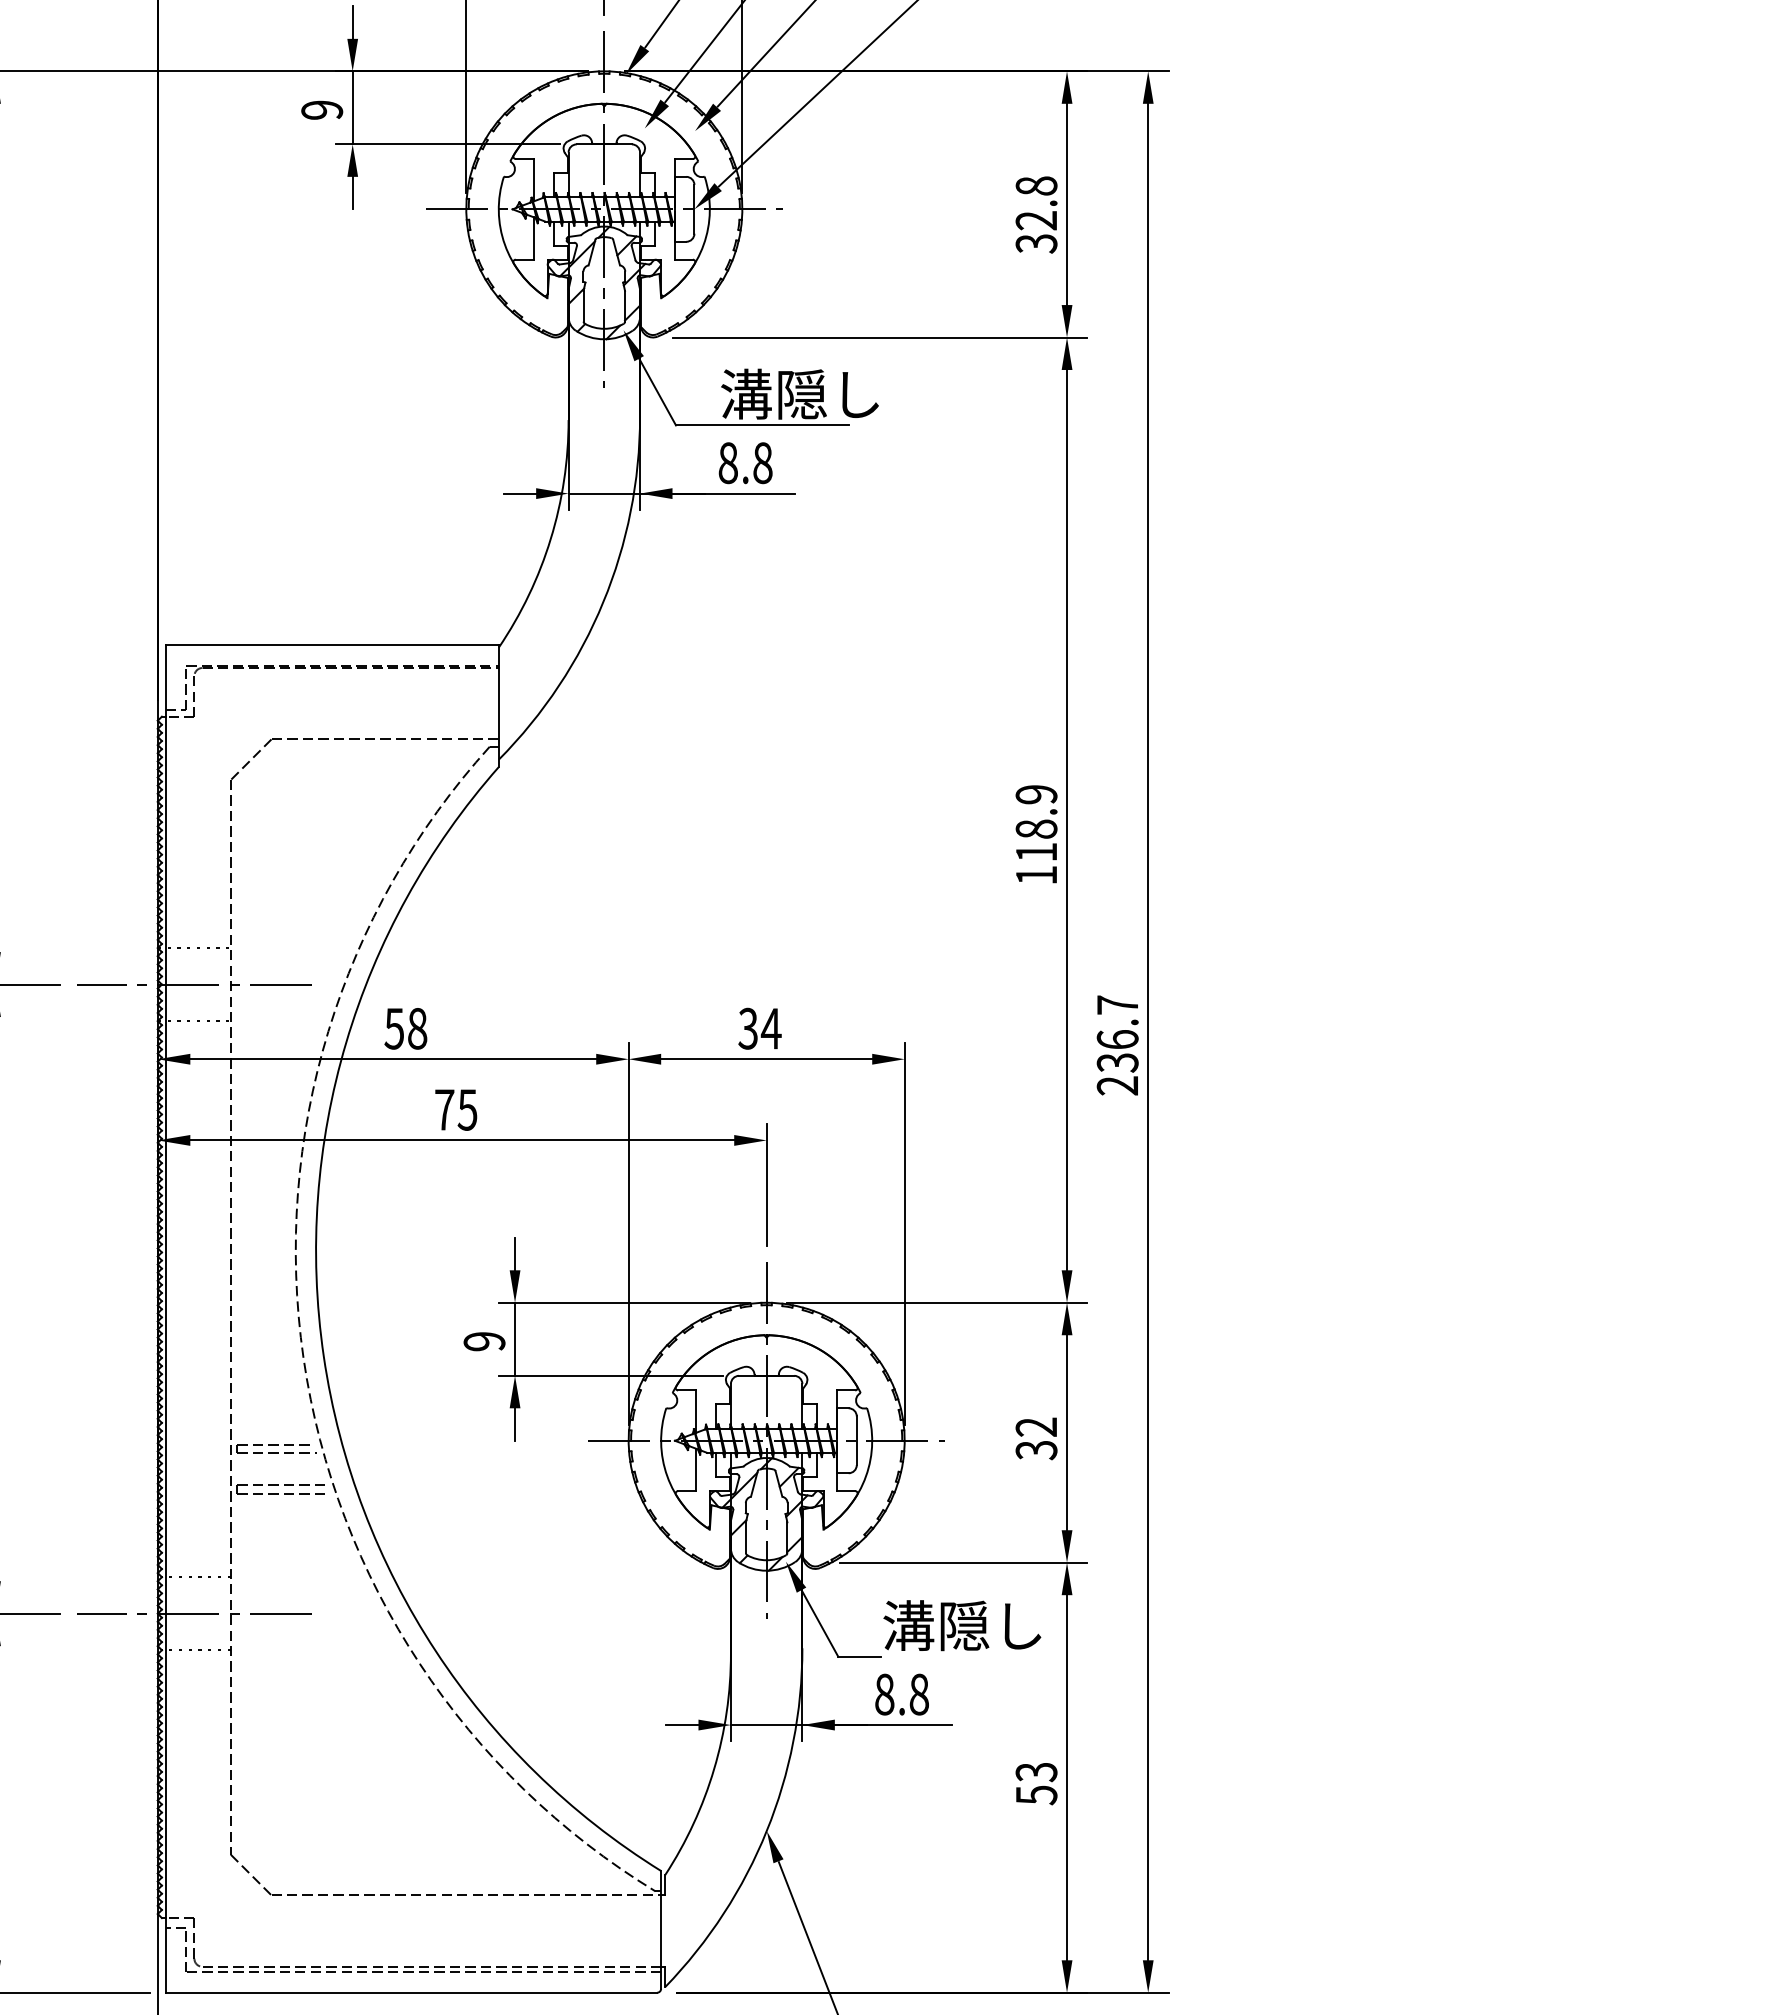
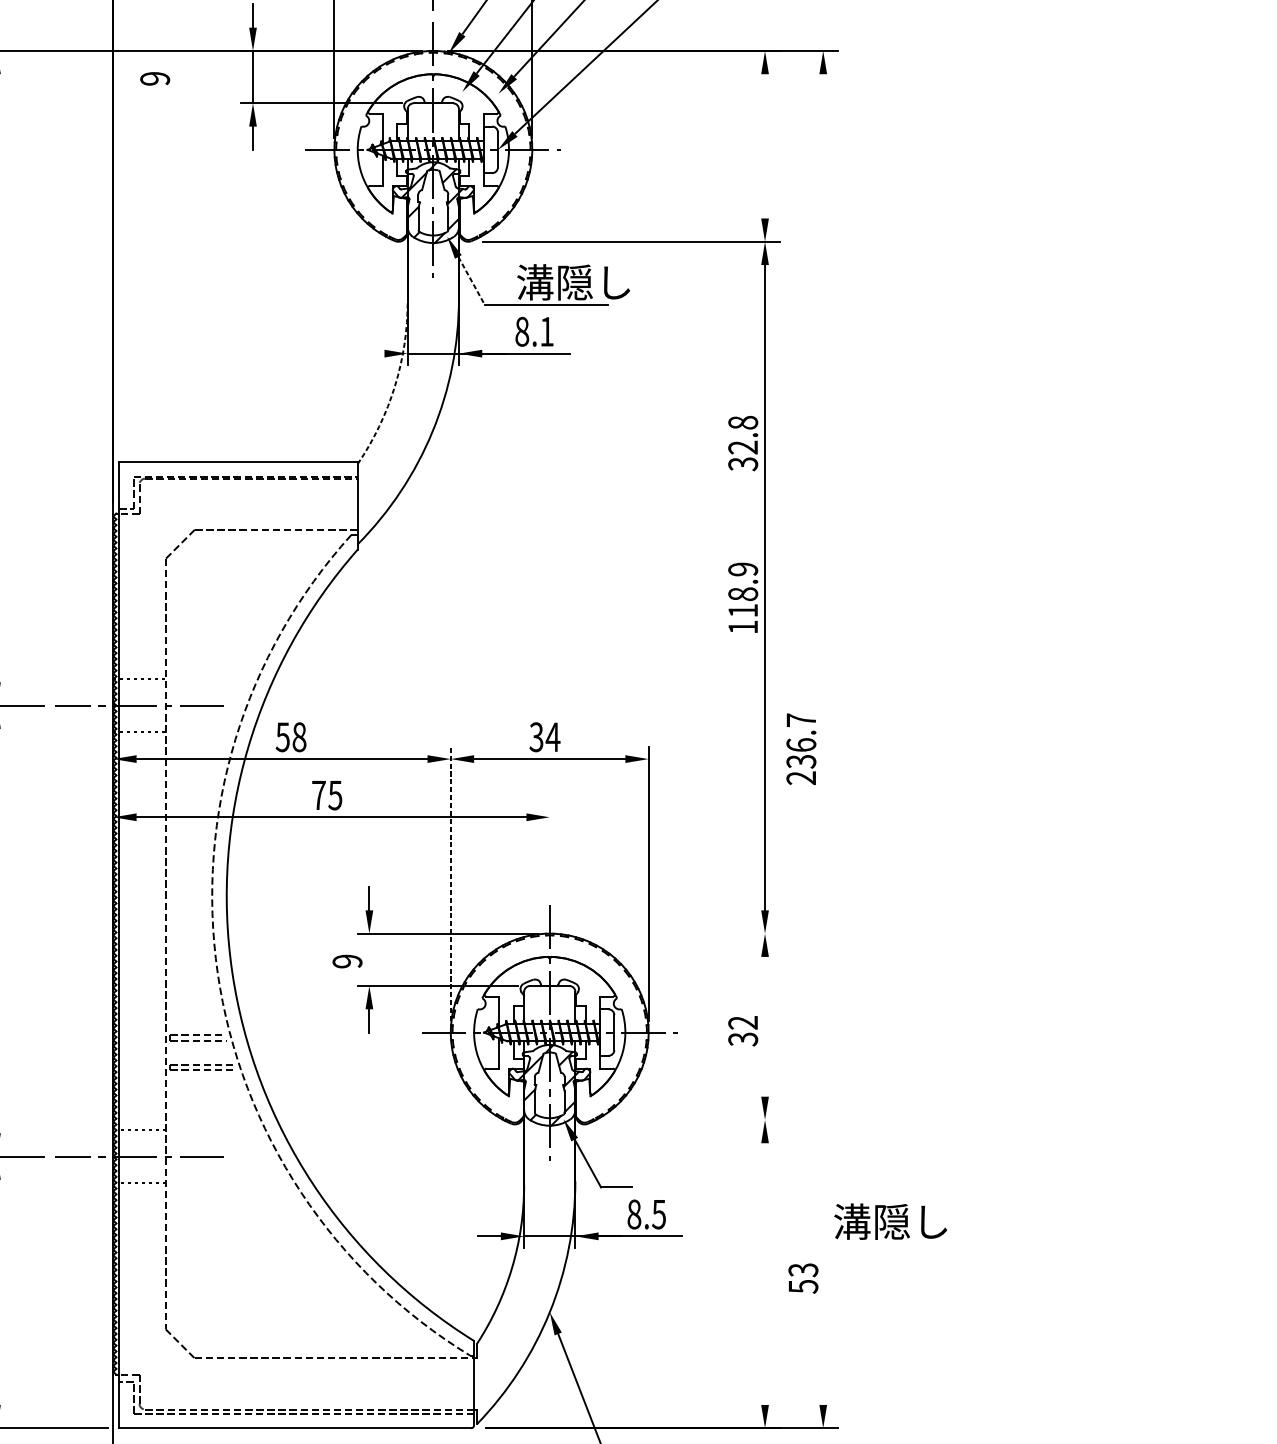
text: (322, 109) -> (155, 78), moved
line: (1067, 204) -> (765, 146), removed
text: (1036, 214) -> (743, 443), moved
line: (657, 392) -> (471, 281), solid -> dashed
text: (762, 463) -> (546, 332), 8.8 -> 8.1
line: (519, 493) -> (372, 353), removed
arc: (550, 539) -> (394, 386), solid -> dashed
line: (1148, 1031) -> (823, 739), removed
line: (766, 1184) -> (549, 848), removed
line: (628, 1233) -> (450, 883), solid -> dashed
line: (936, 1302) -> (671, 933), removed
line: (515, 1338) -> (369, 959), removed
line: (1067, 1432) -> (765, 1026), removed
line: (963, 1562) -> (690, 1119), removed
text: (962, 1625) -> (890, 1221), moved
text: (918, 1694) -> (658, 1214), 8.8 -> 8.5
line: (1067, 1777) -> (765, 1273), removed
text: (1036, 1784) -> (803, 1278), moved

